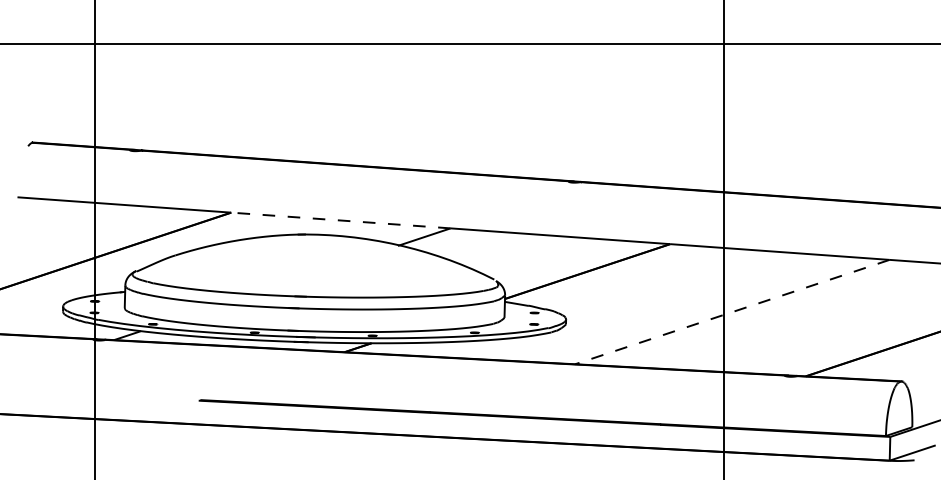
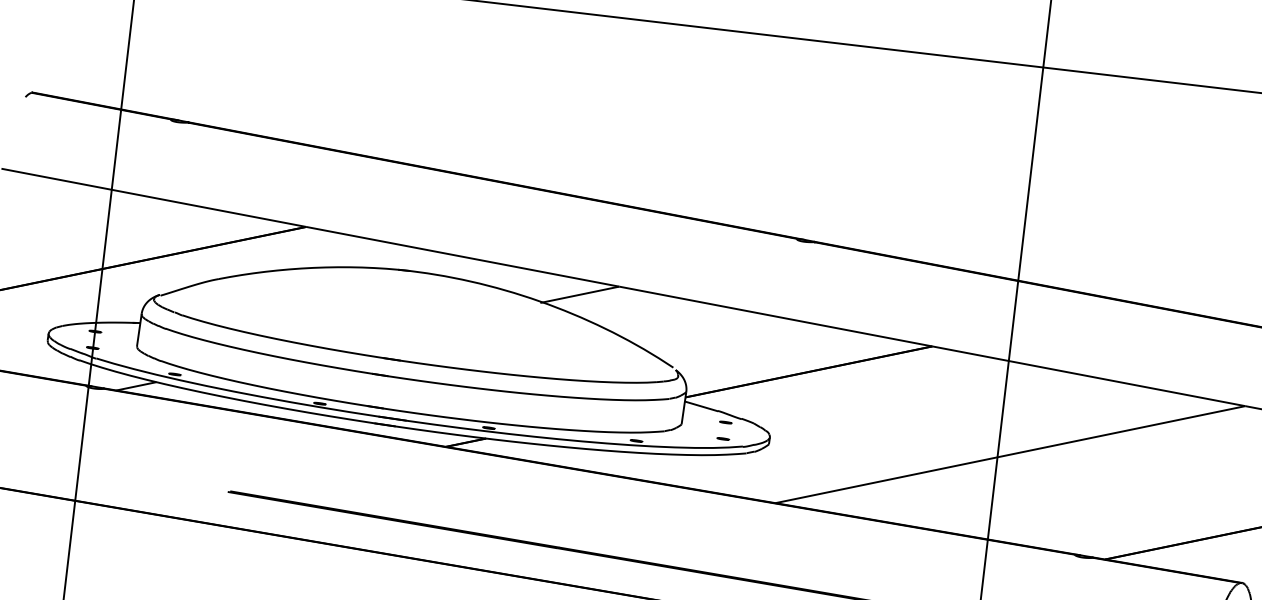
line: (340, 220) -> (462, 256), dashed -> solid
line: (732, 312) -> (1010, 455), dashed -> solid

